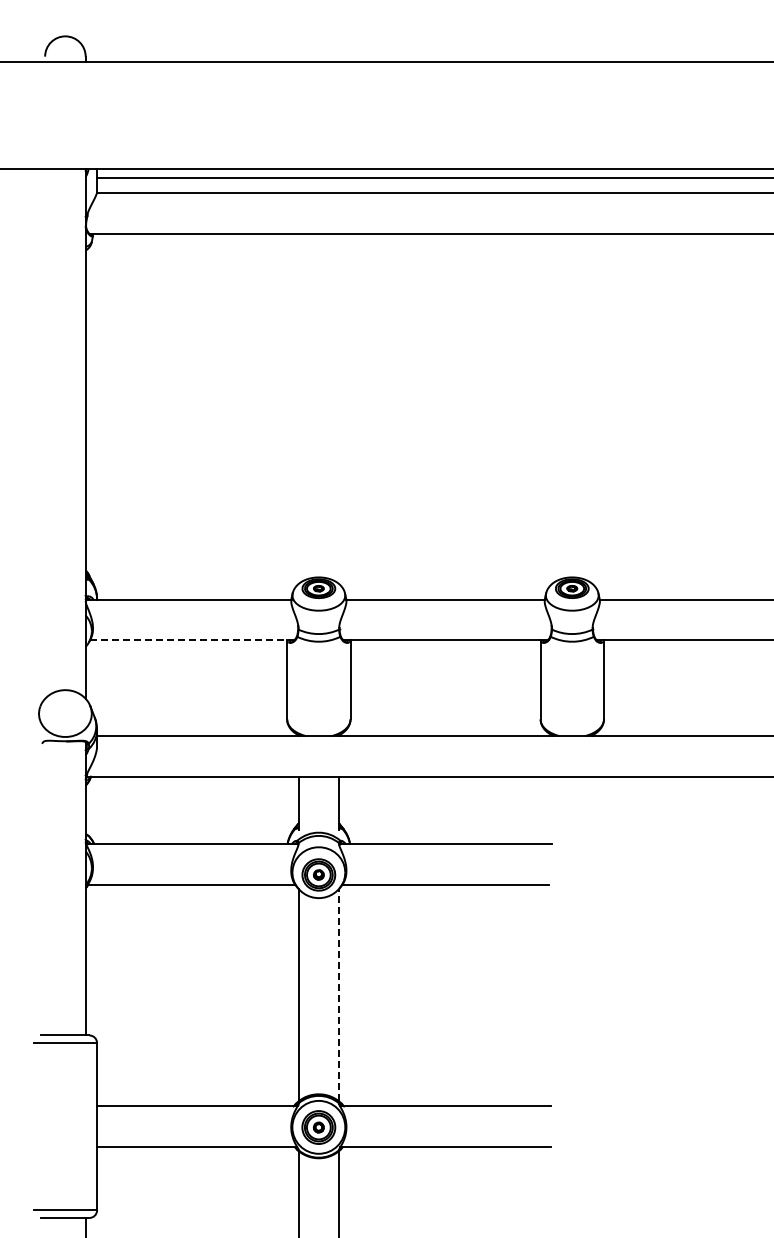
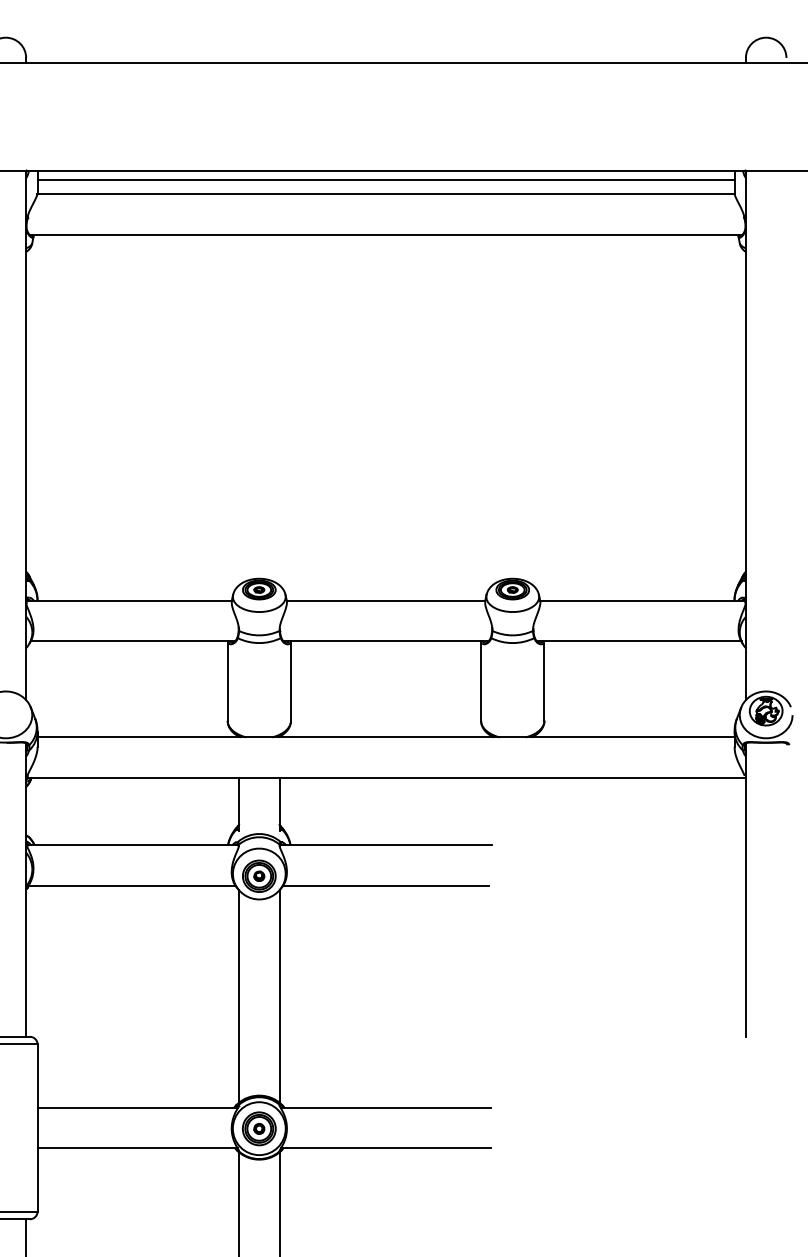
line: (193, 640) -> (133, 641), dashed -> solid
line: (339, 995) -> (279, 996), dashed -> solid

